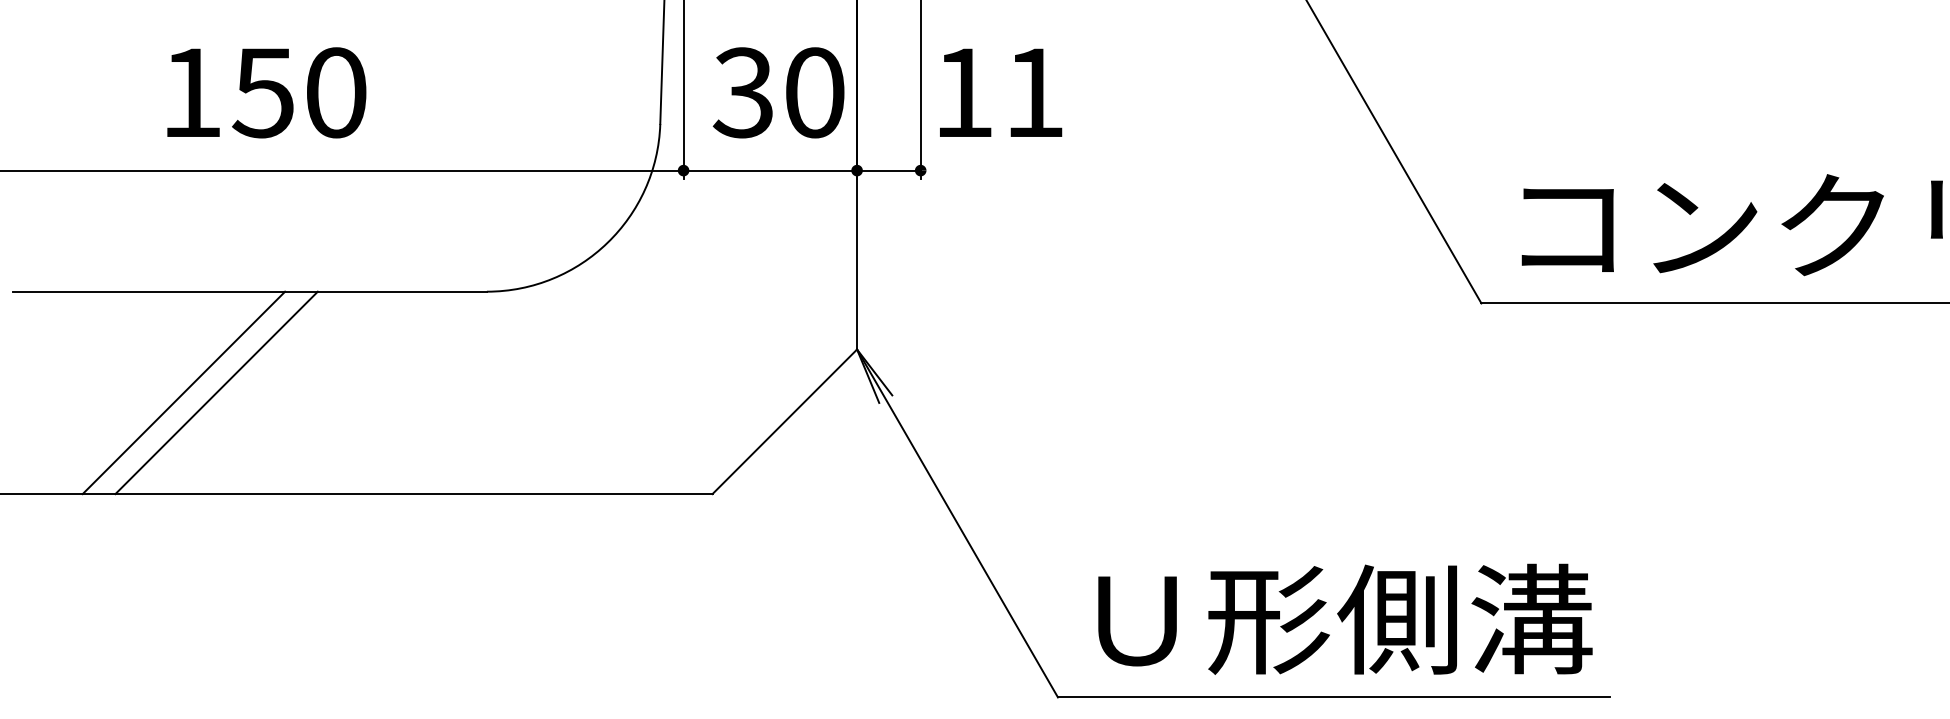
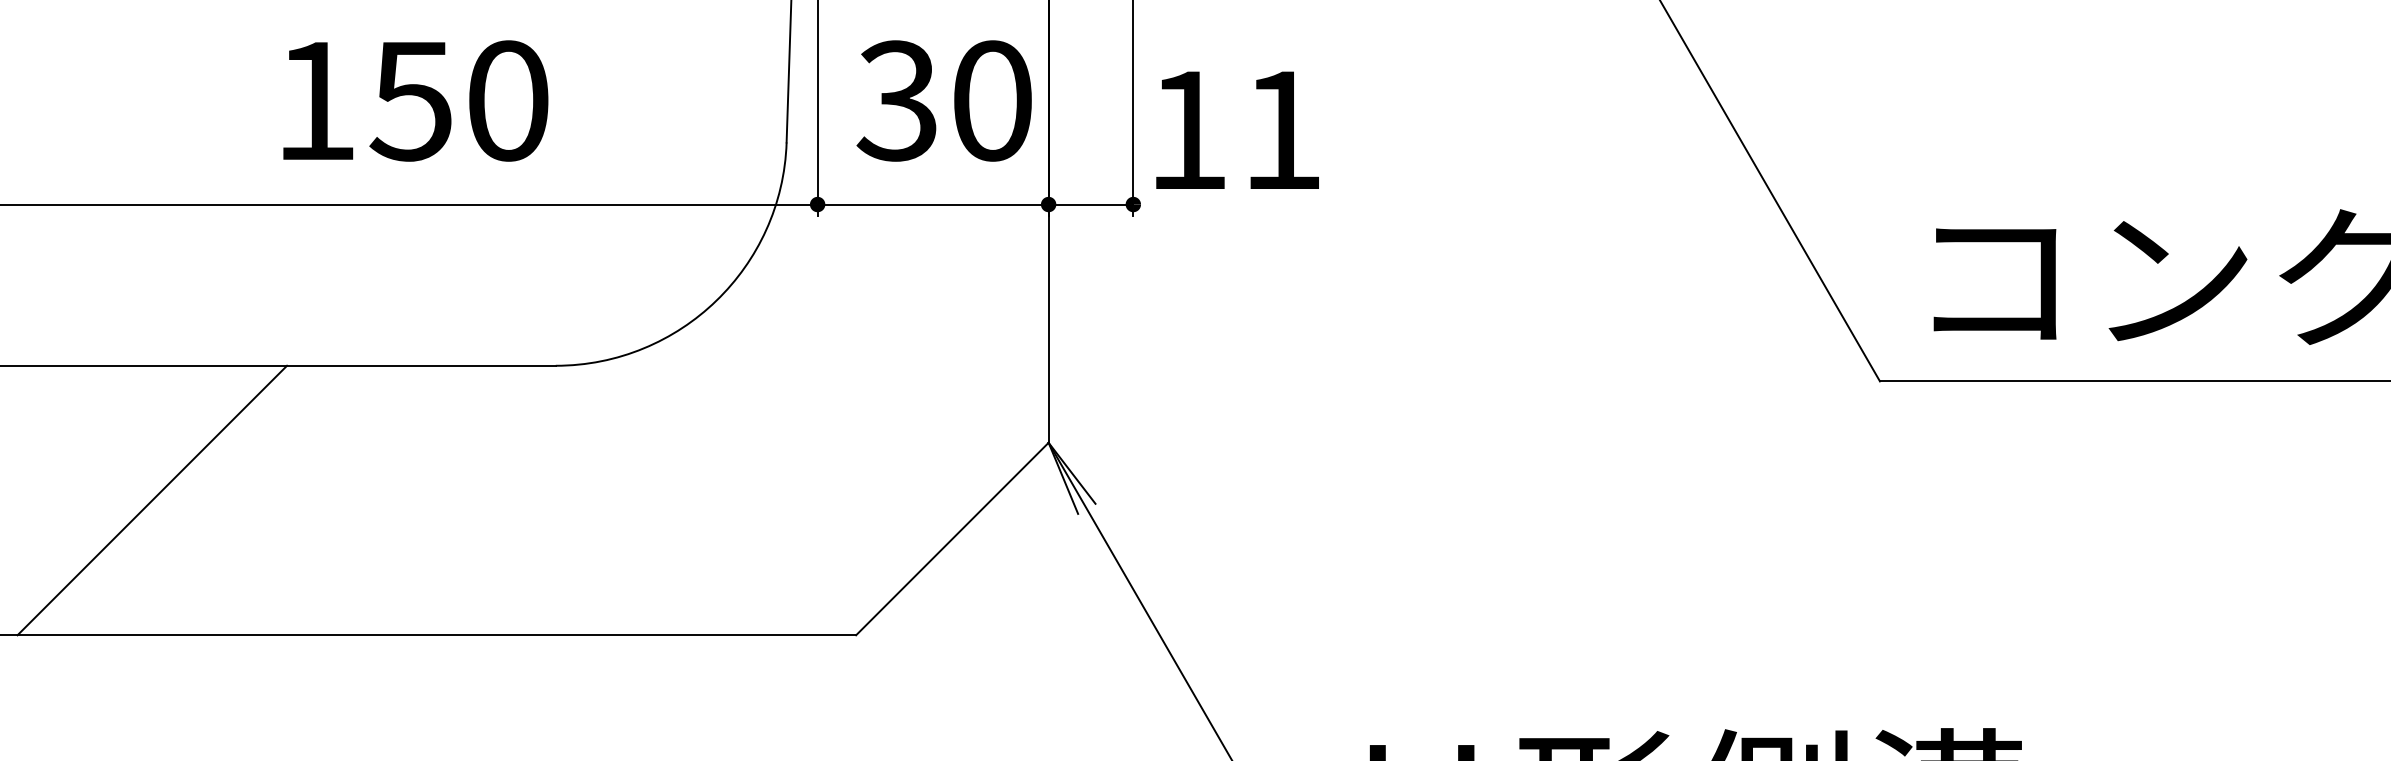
text: (266, 92) -> (415, 100), moved
text: (1001, 92) -> (1238, 129), moved
line: (216, 392) -> (195, 499), removed

